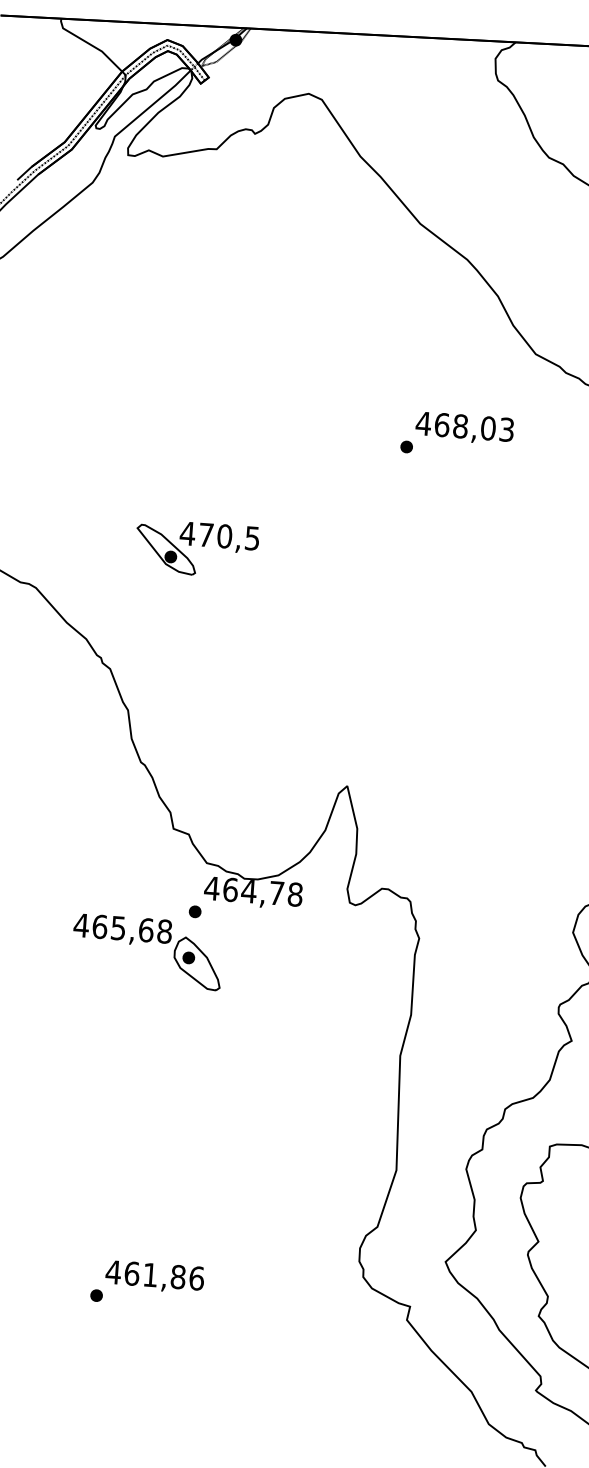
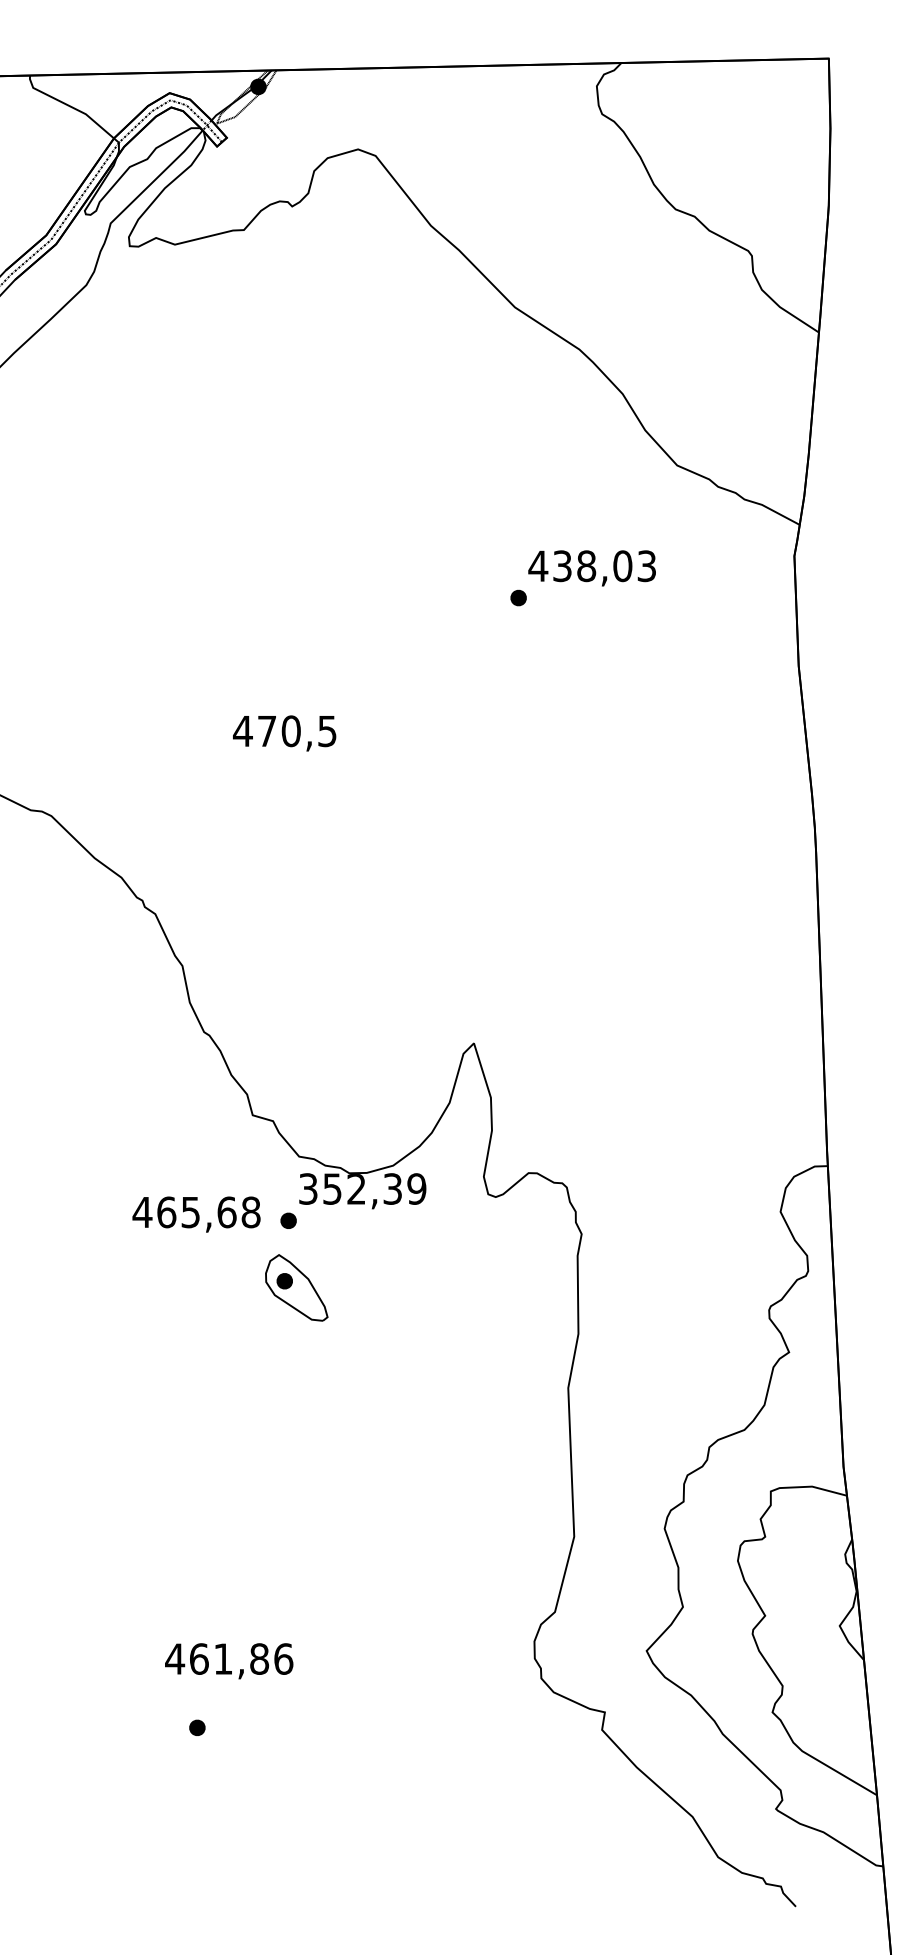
text: (442, 425) -> (562, 566), 468,03 -> 438,03
part: (166, 549) -> (216, 753), removed
text: (253, 891) -> (362, 1188), 464,78 -> 352,39
text: (122, 930) -> (196, 1214), moved
text: (155, 1277) -> (229, 1661), moved

